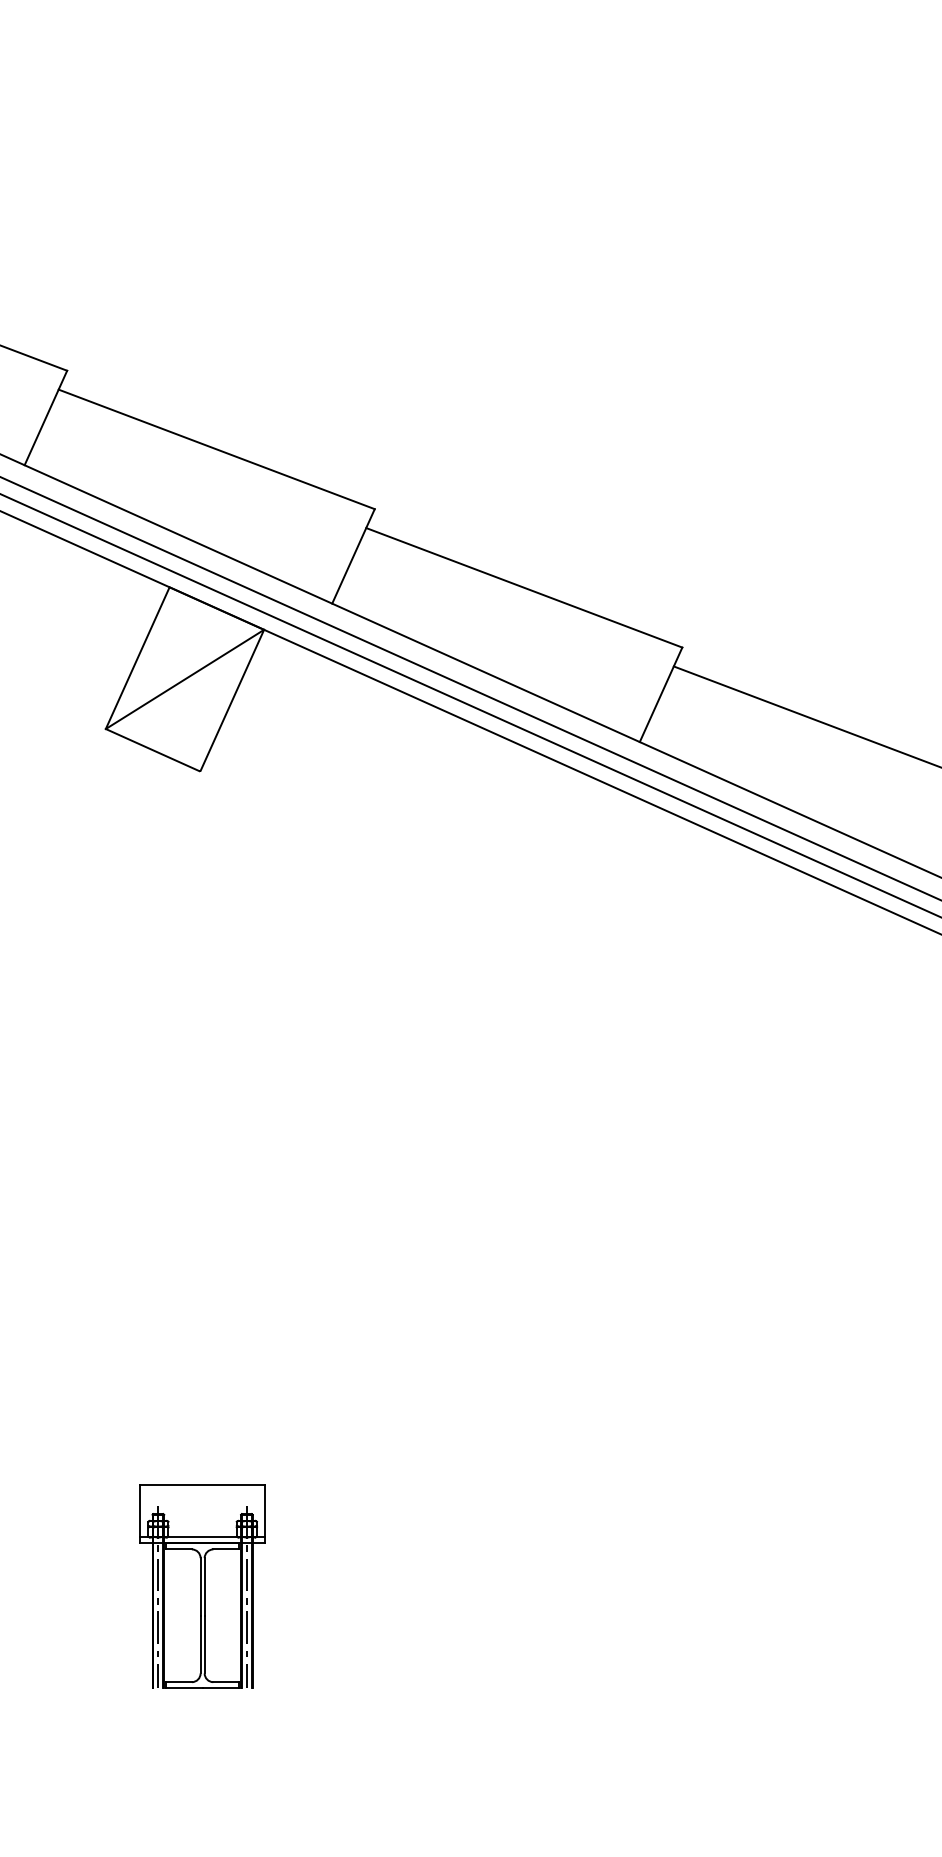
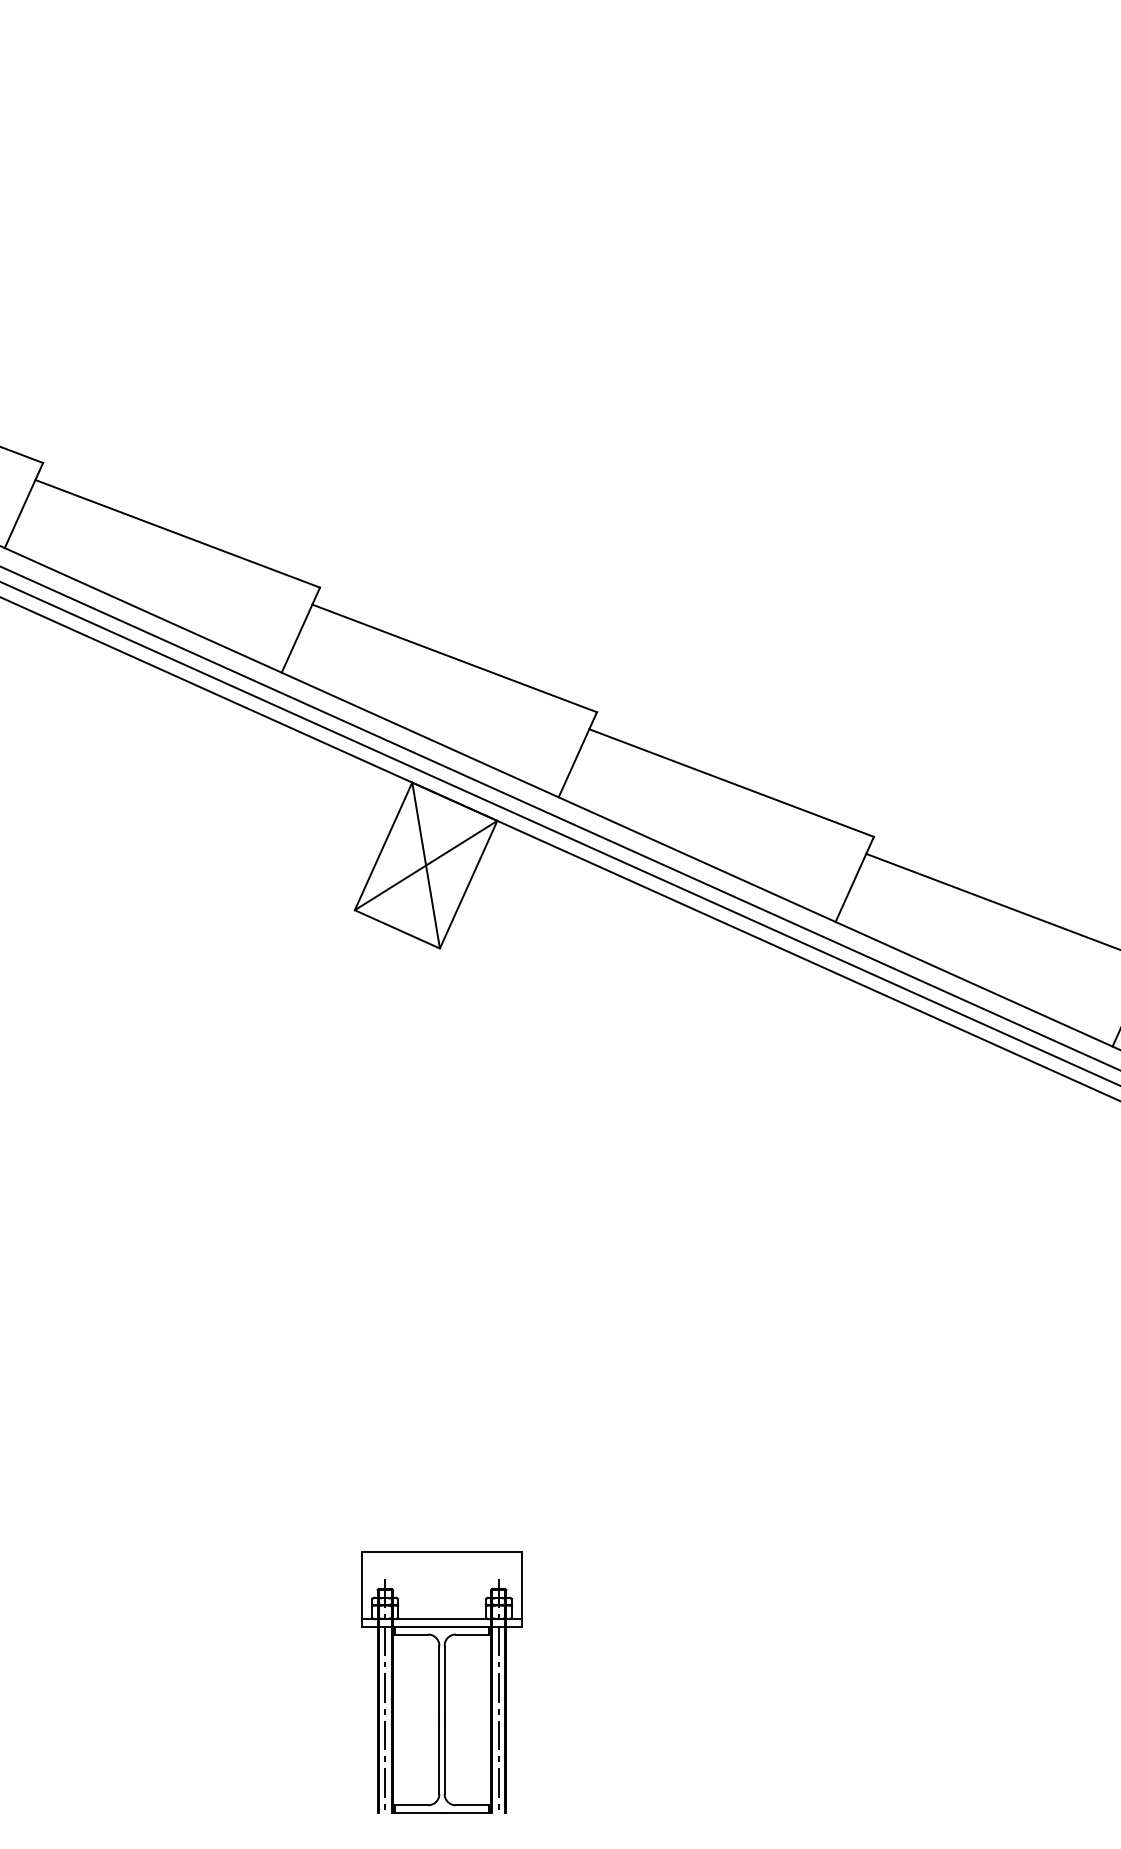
line: (184, 679) -> (425, 865), added
part: (202, 1586) -> (441, 1682), size x1.43

